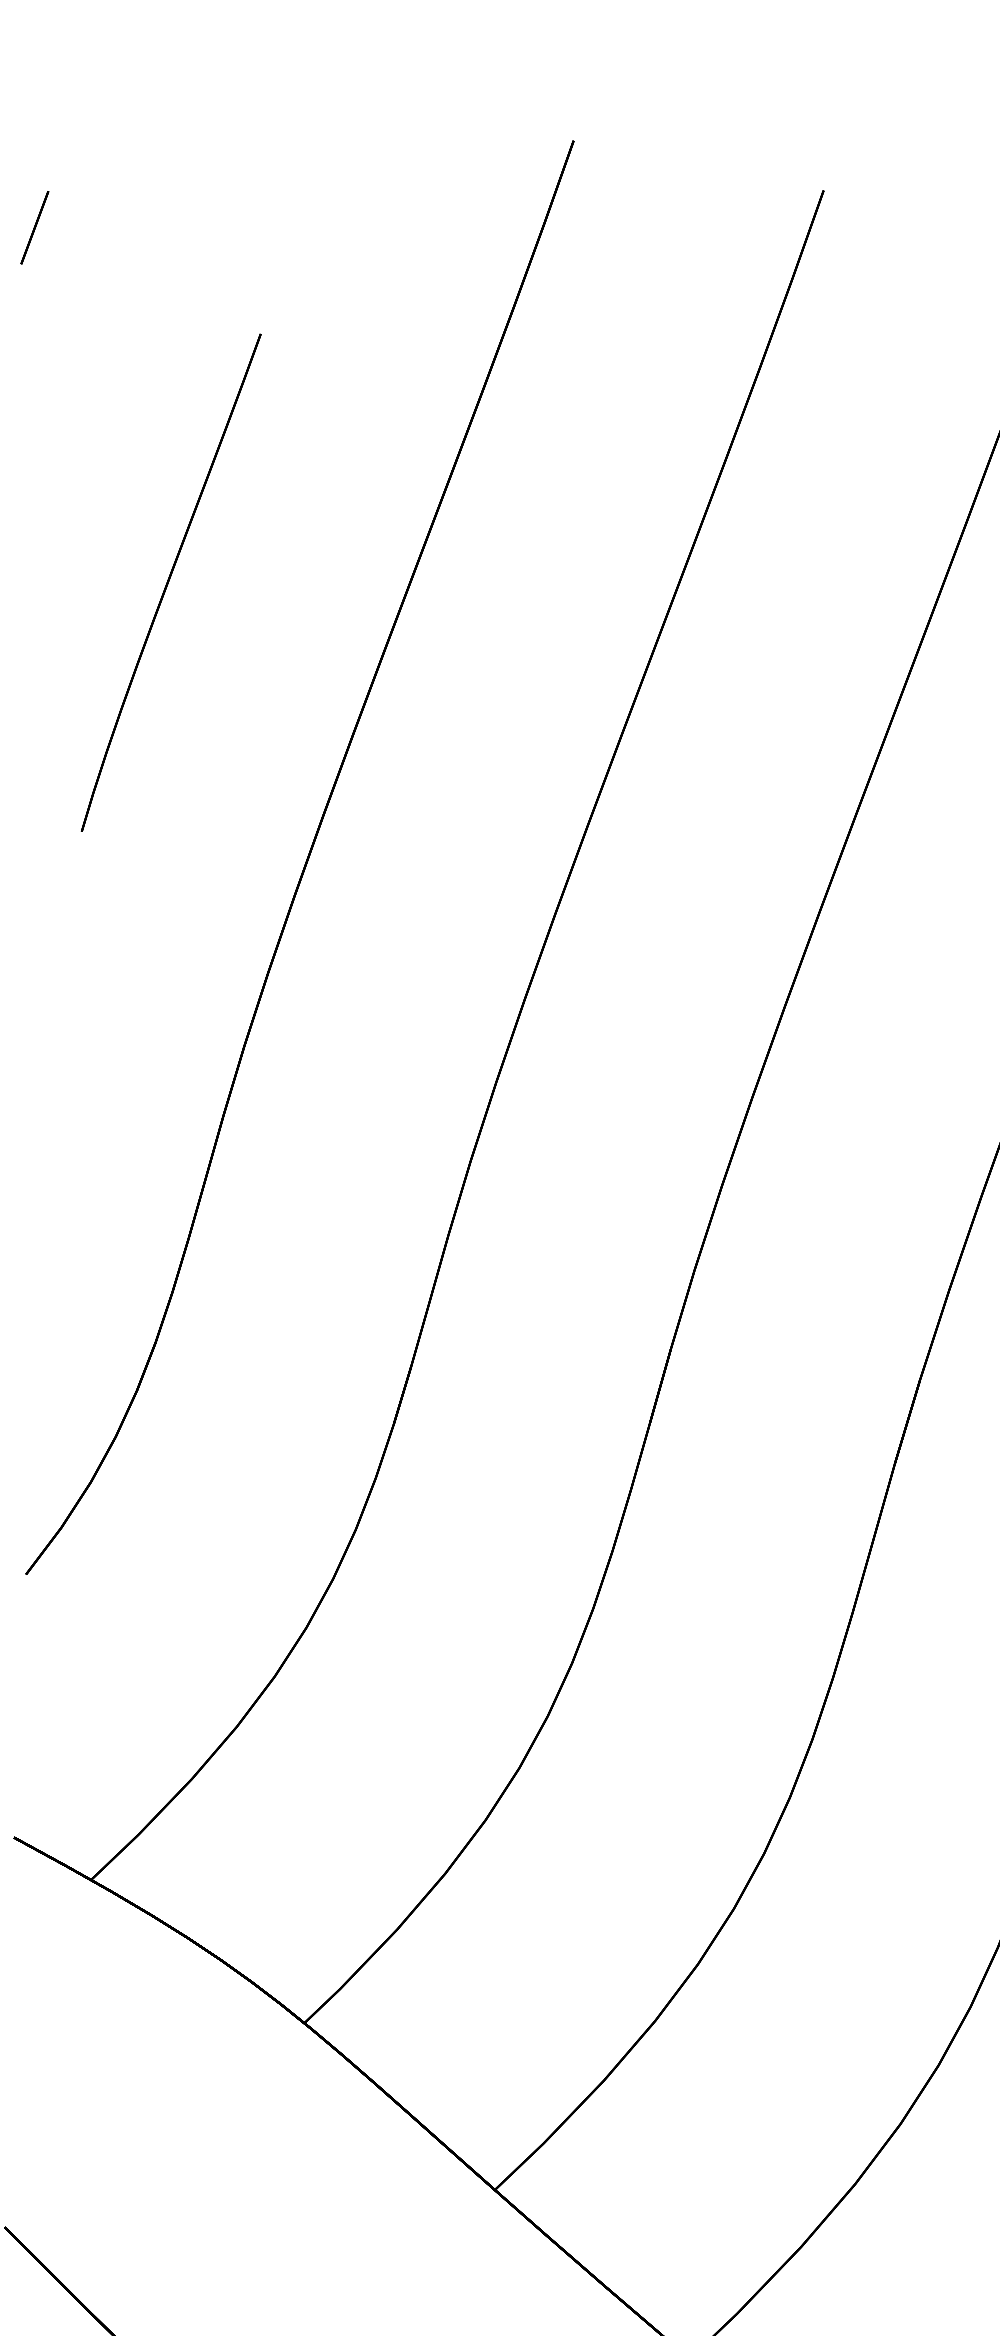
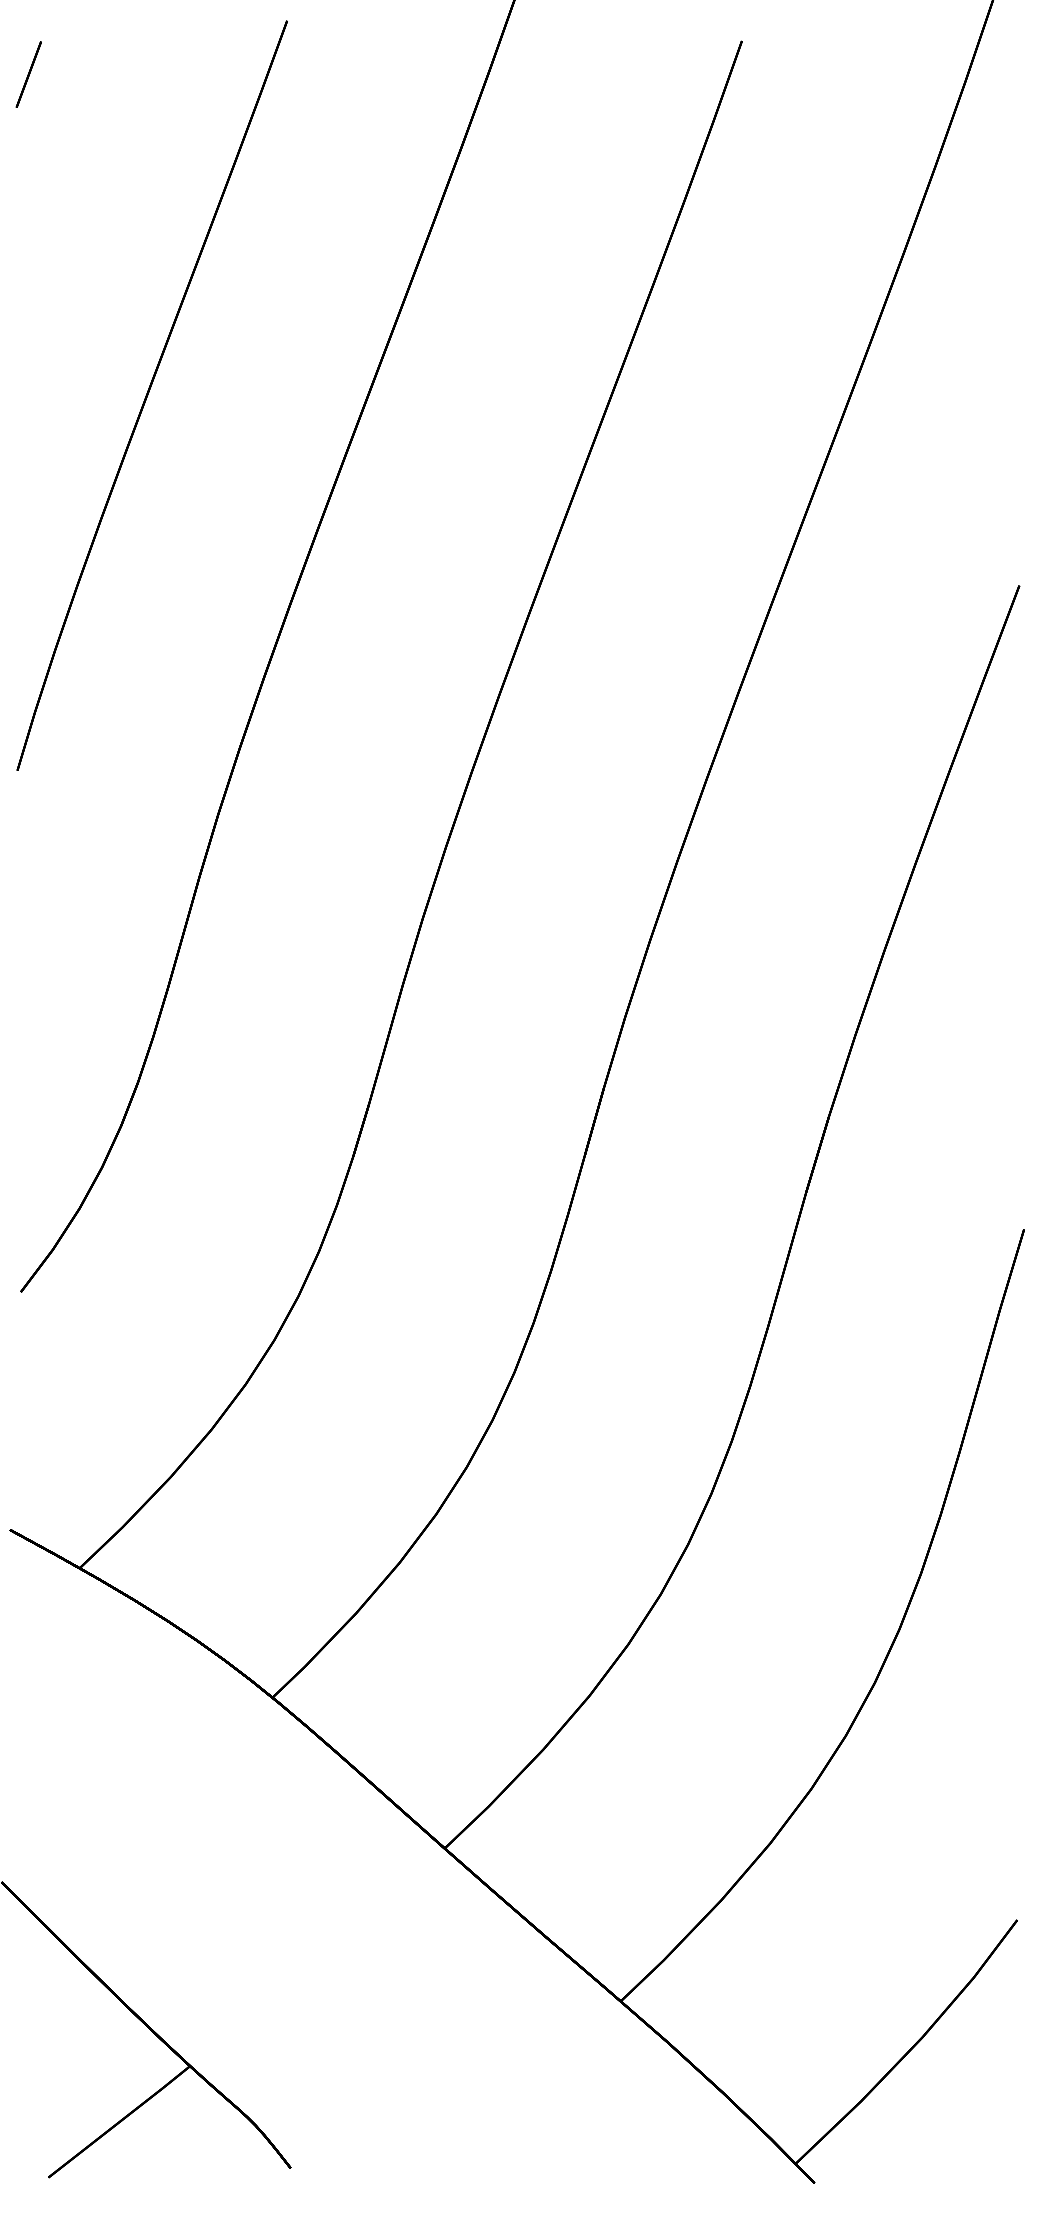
part: (170, 582) -> (151, 395), size x1.67

